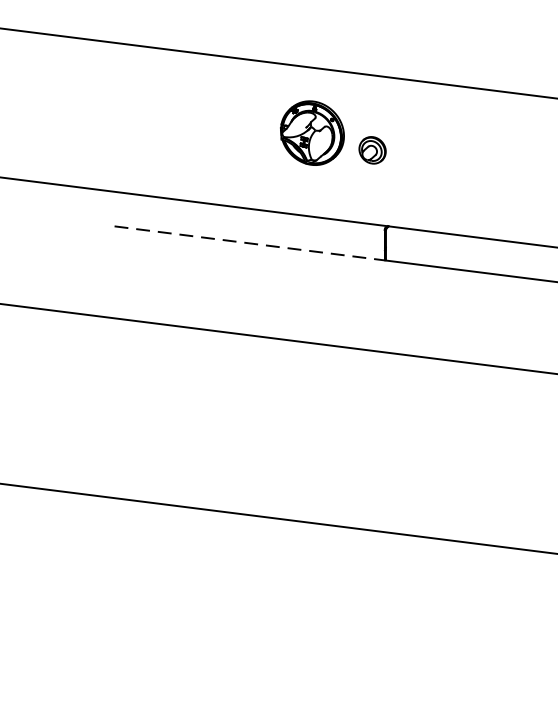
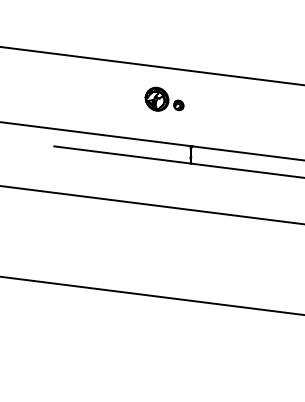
part: (332, 131) -> (164, 98), size x0.71
line: (249, 242) -> (122, 154), dashed -> solid

